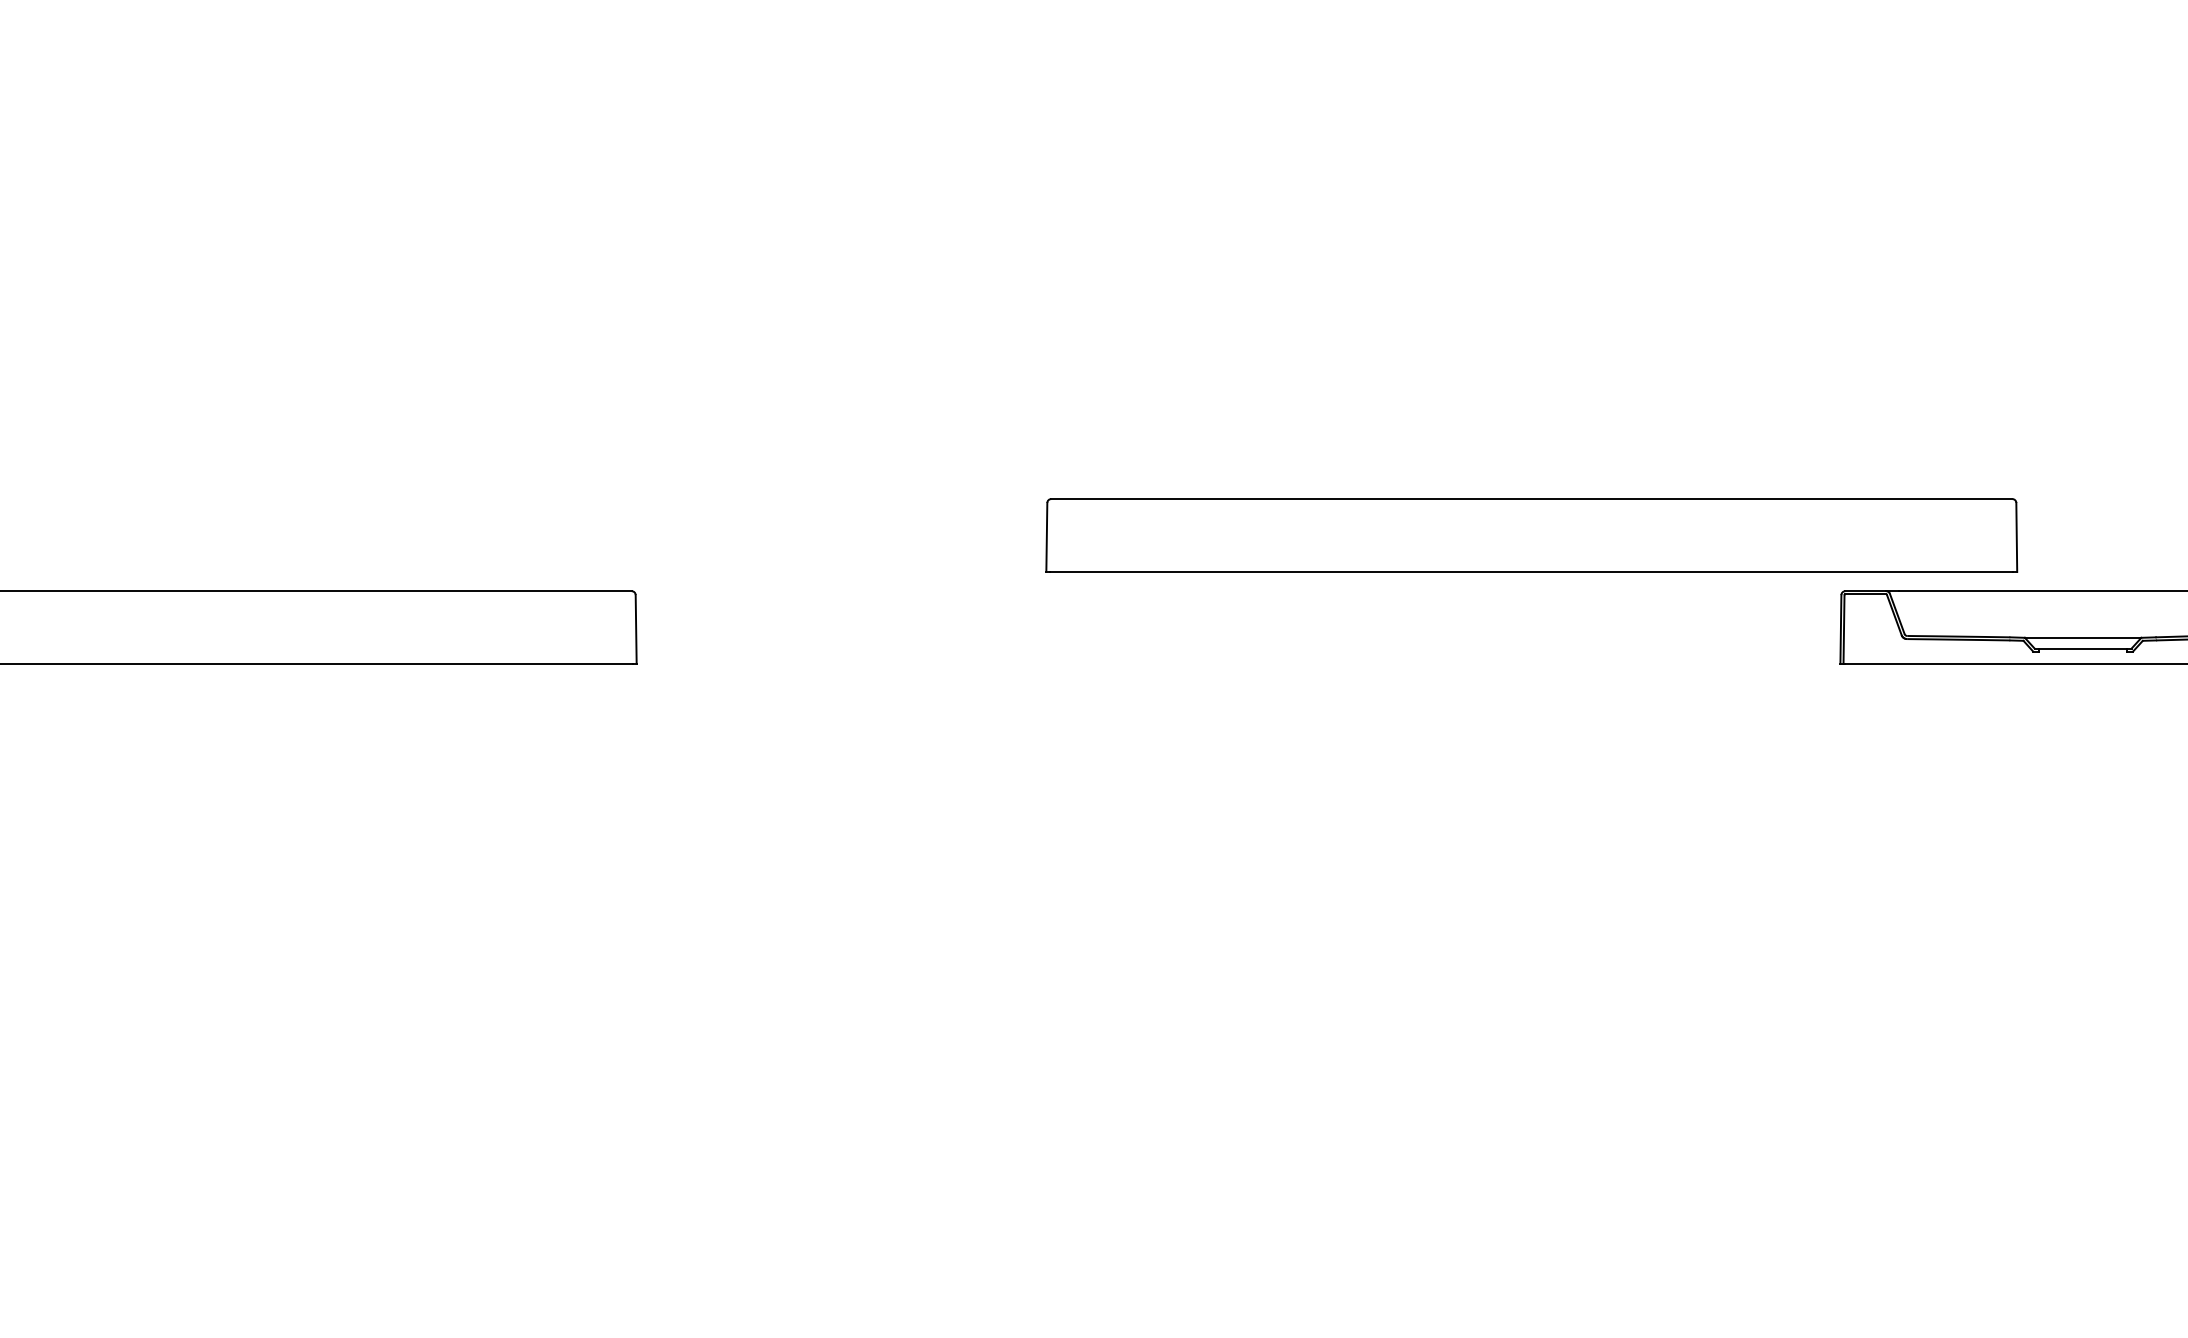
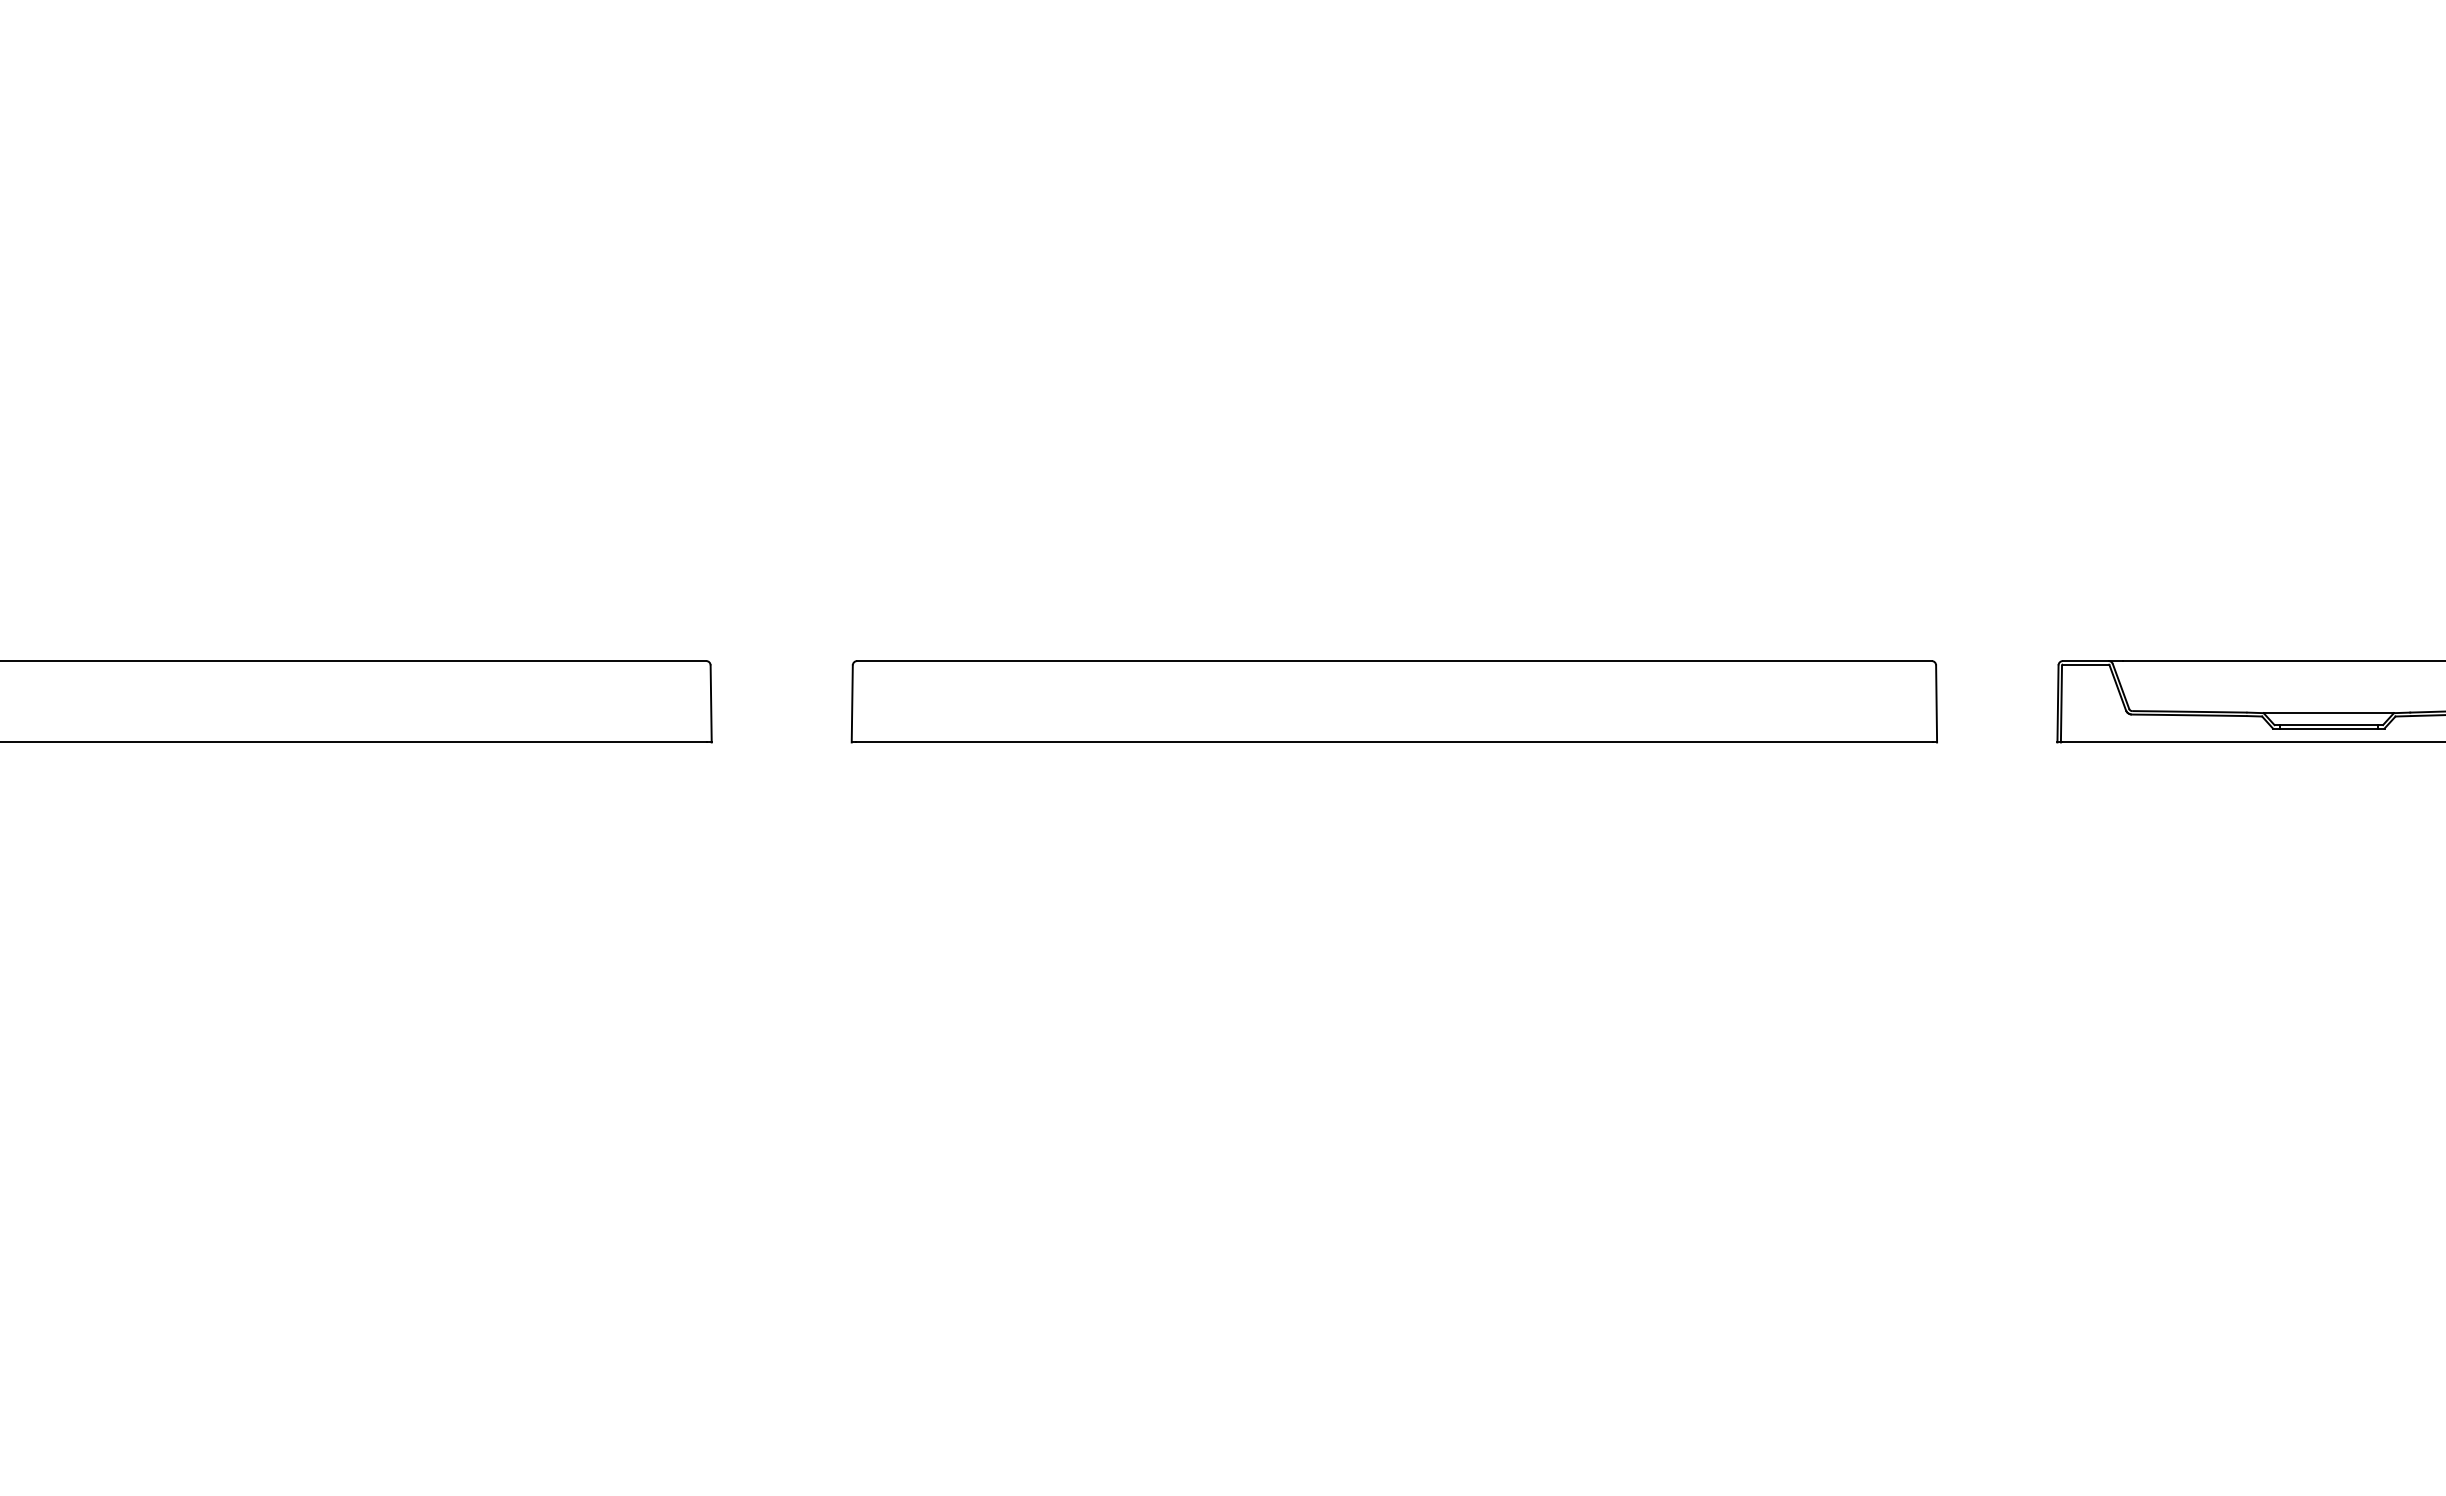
part: (1530, 535) -> (1393, 701), moved
line: (2082, 651) -> (2328, 728), added

